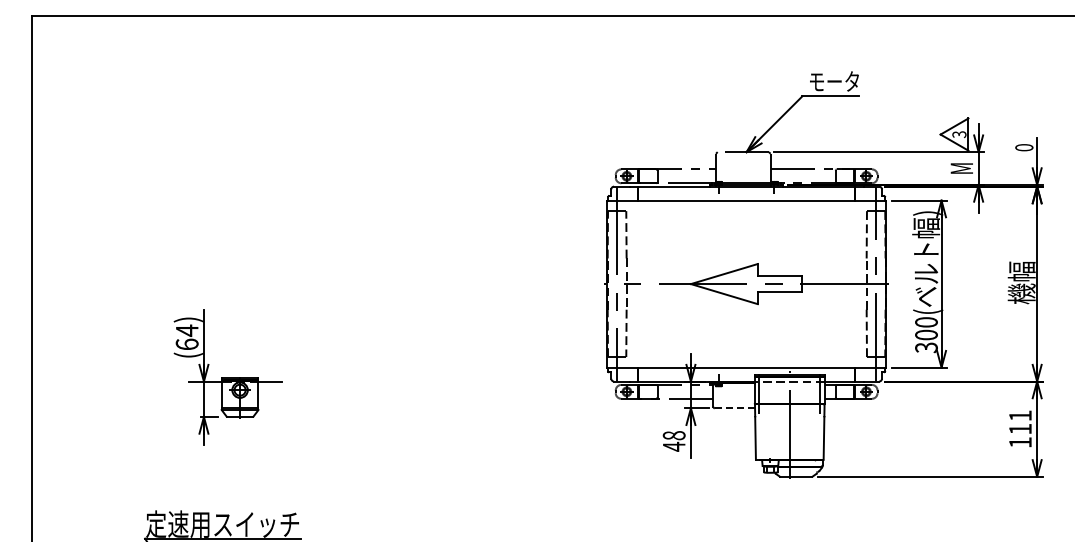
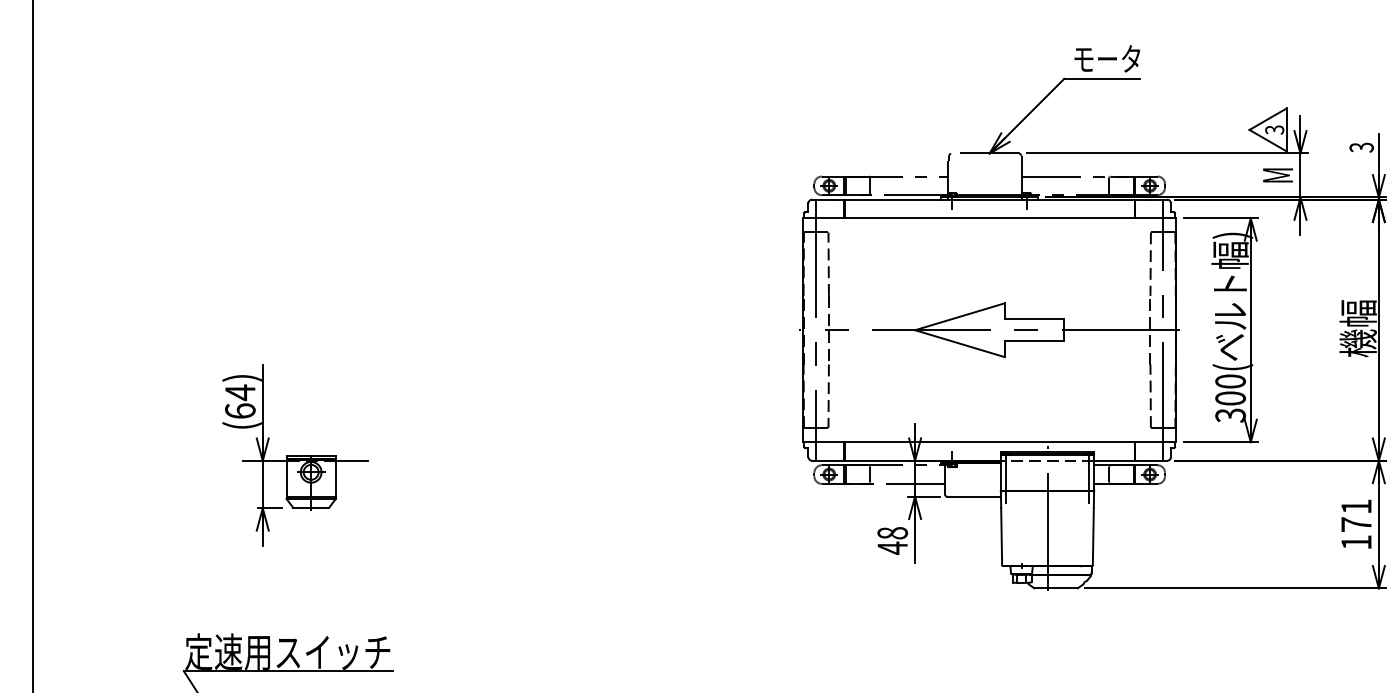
text: (1024, 147) -> (1361, 147), 0 -> 3
line: (734, 408) -> (973, 496), dashed -> solid
text: (1020, 428) -> (1356, 523), 111 -> 171

